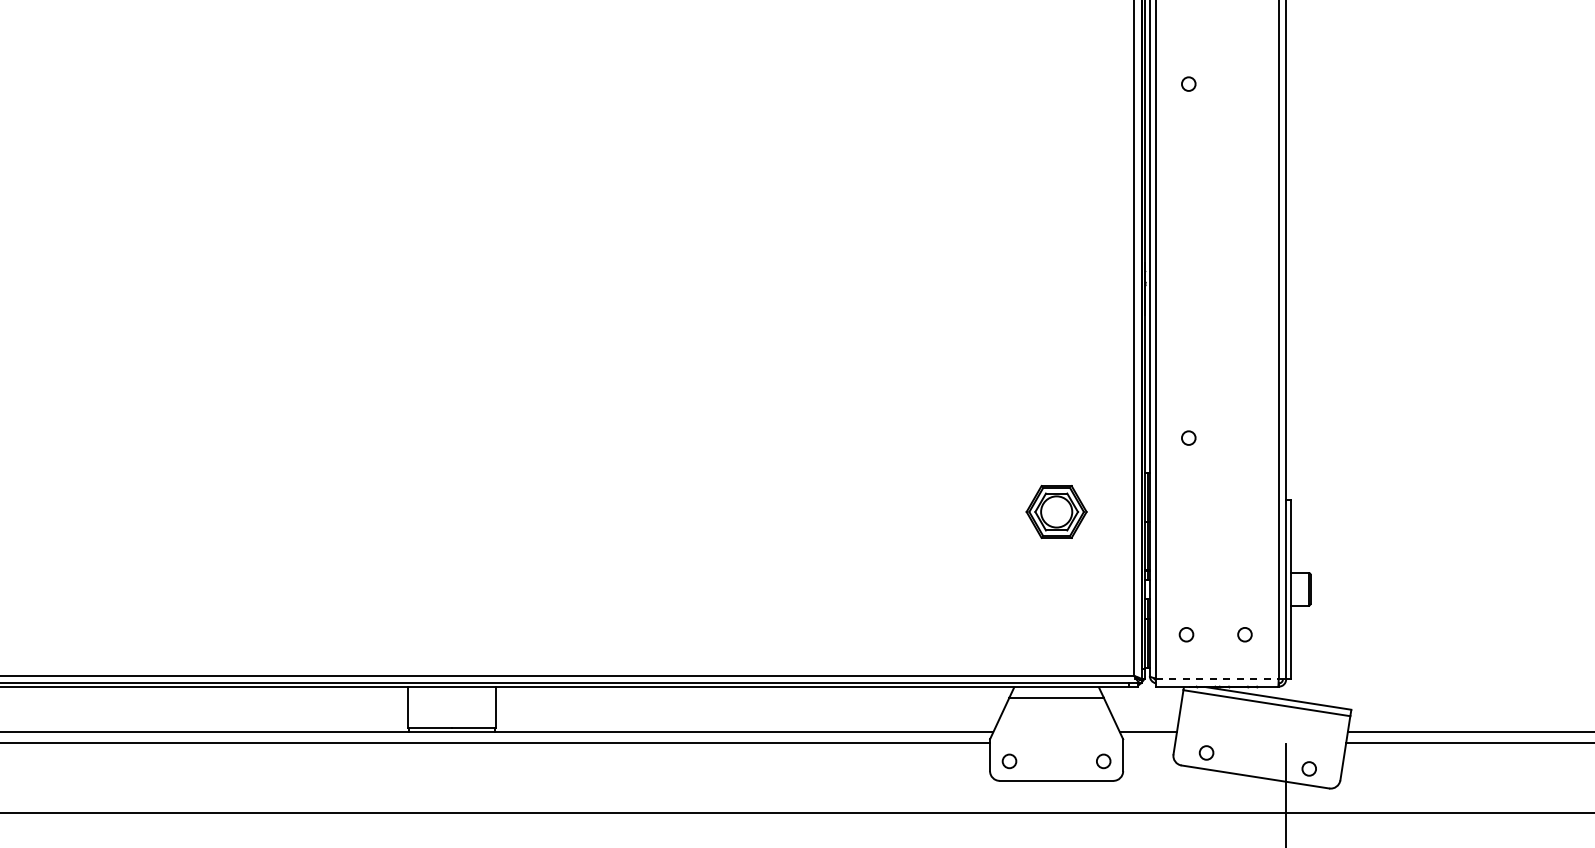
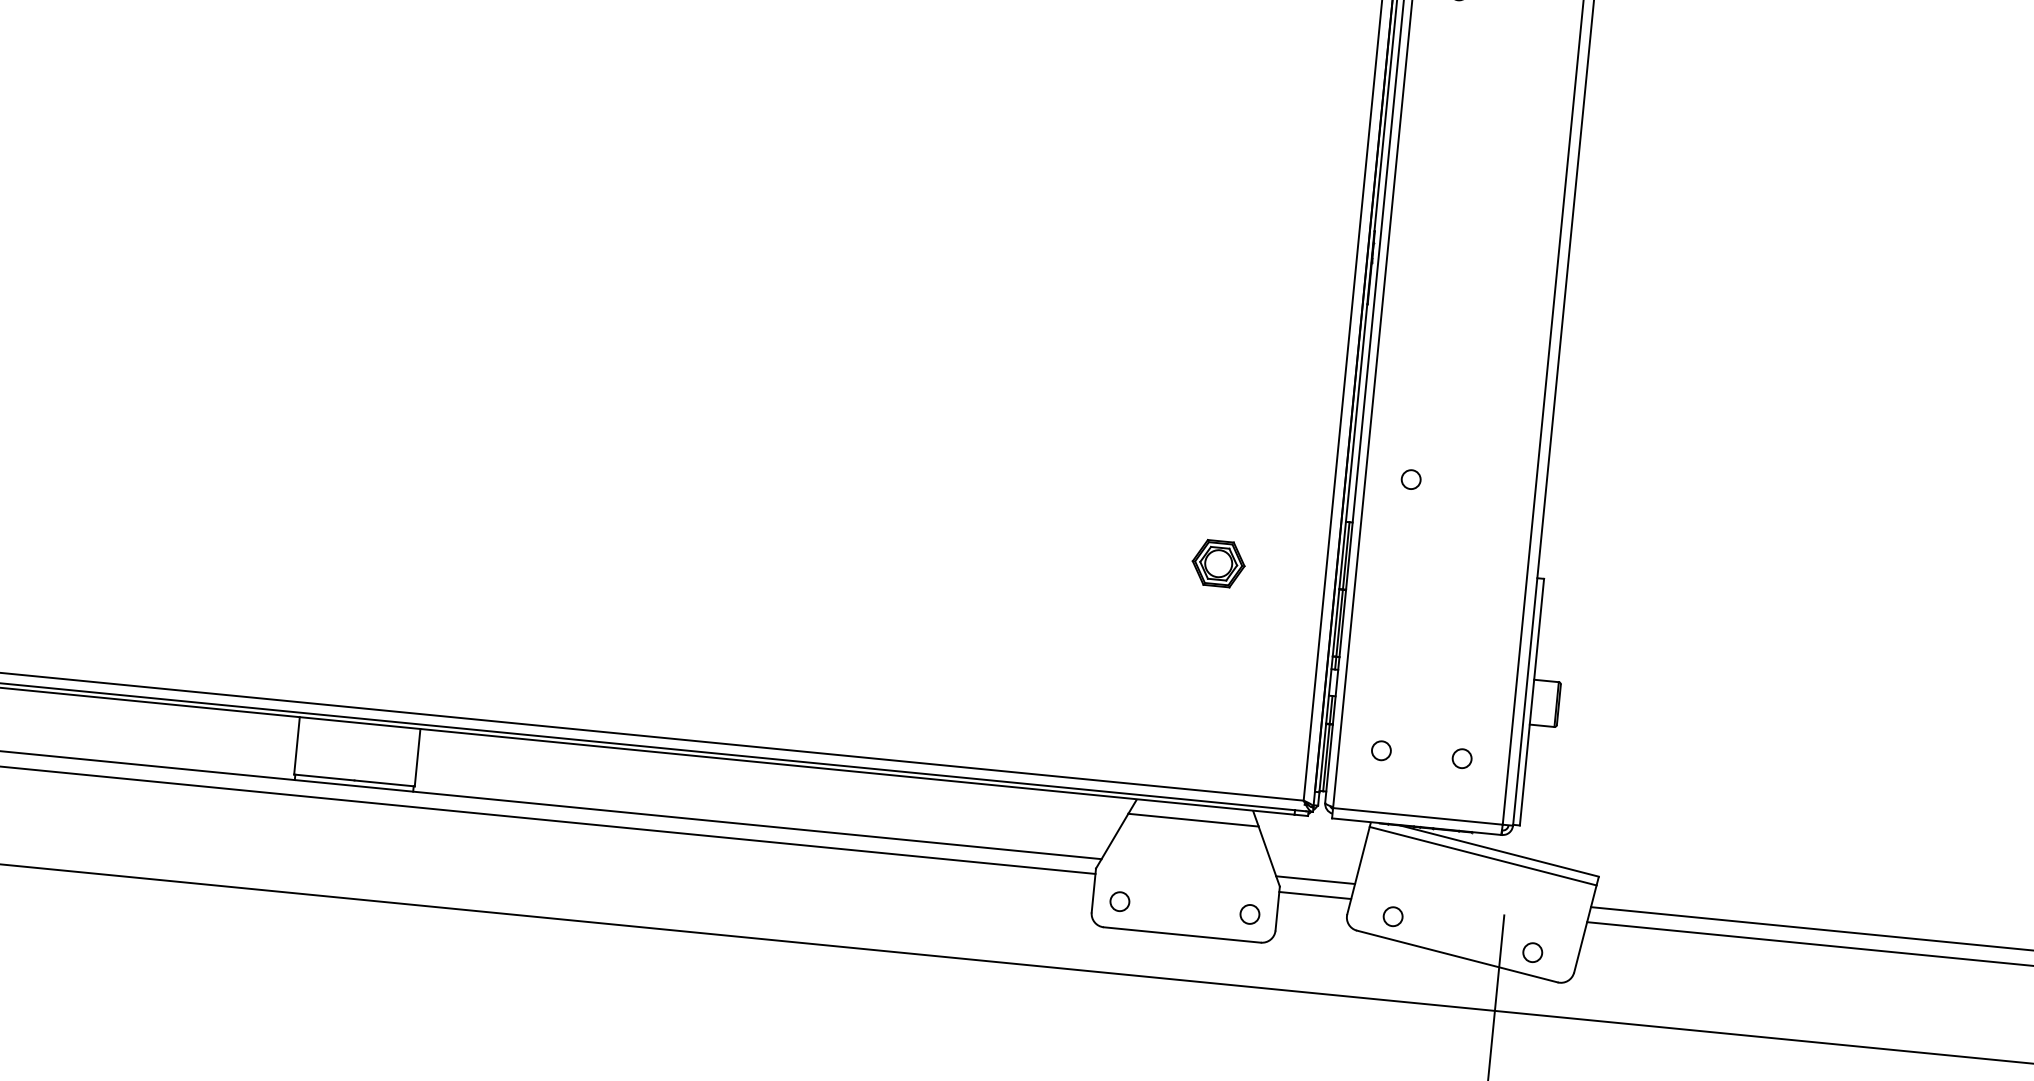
part: (1056, 511) -> (1218, 563), size x0.62
line: (1217, 679) -> (1418, 816), dashed -> solid
line: (1149, 743) -> (1315, 895), added

